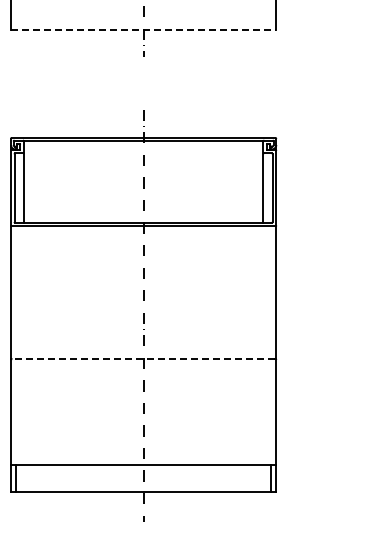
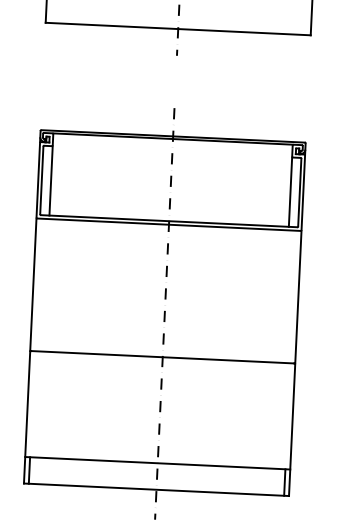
line: (143, 30) -> (178, 29), dashed -> solid
line: (143, 359) -> (162, 357), dashed -> solid

